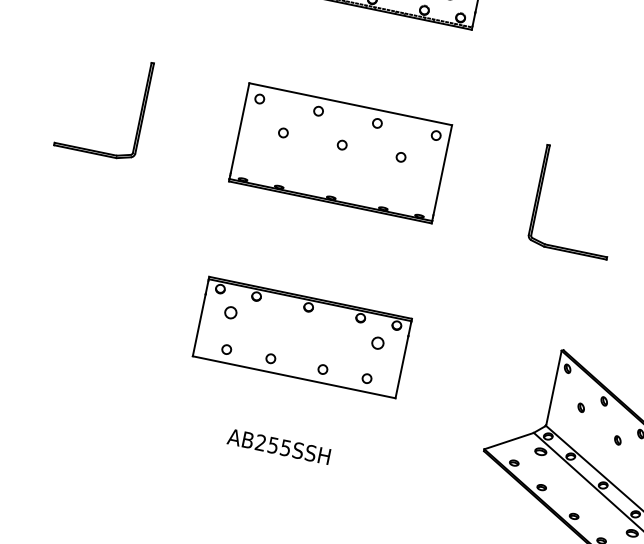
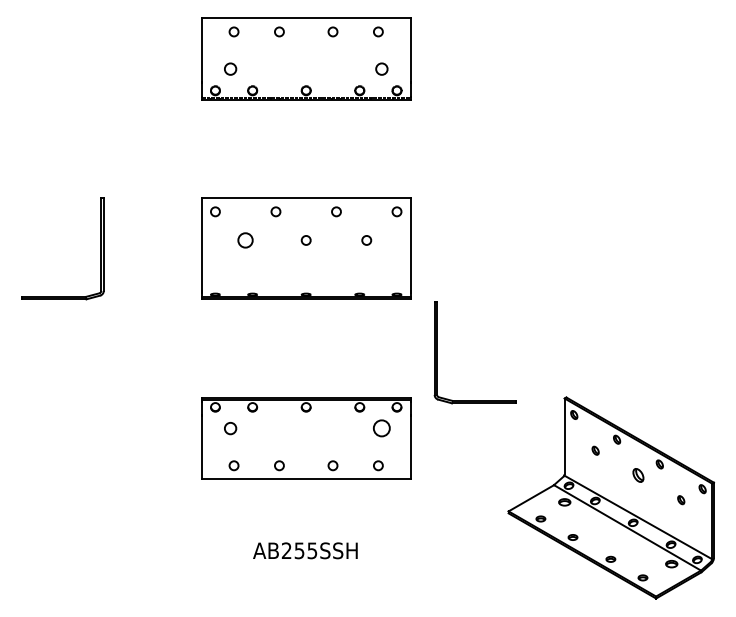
circle: (283, 132) -> (245, 240), size x1.6
part: (540, 194) -> (437, 352), moved
circle: (377, 343) -> (381, 428), size x1.4
part: (617, 440) -> (638, 475), size x1.6

